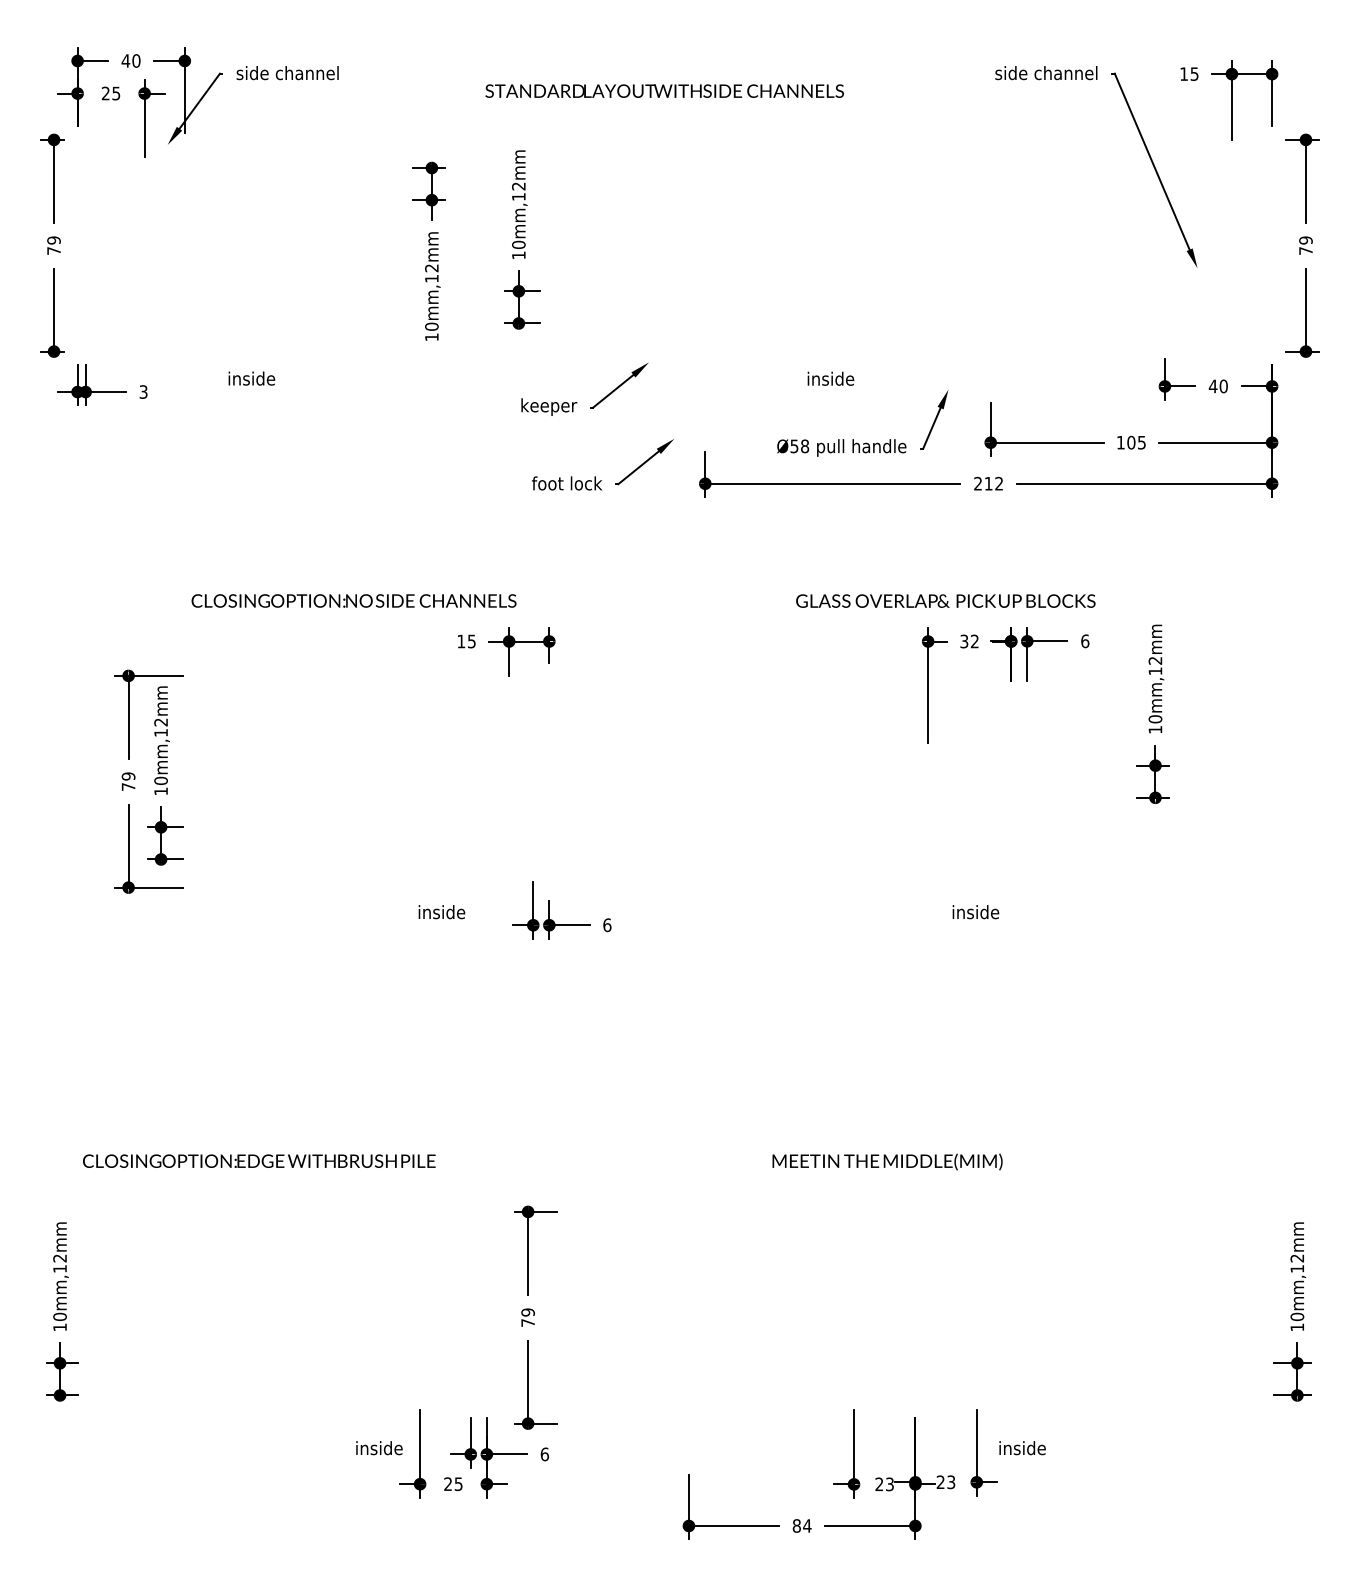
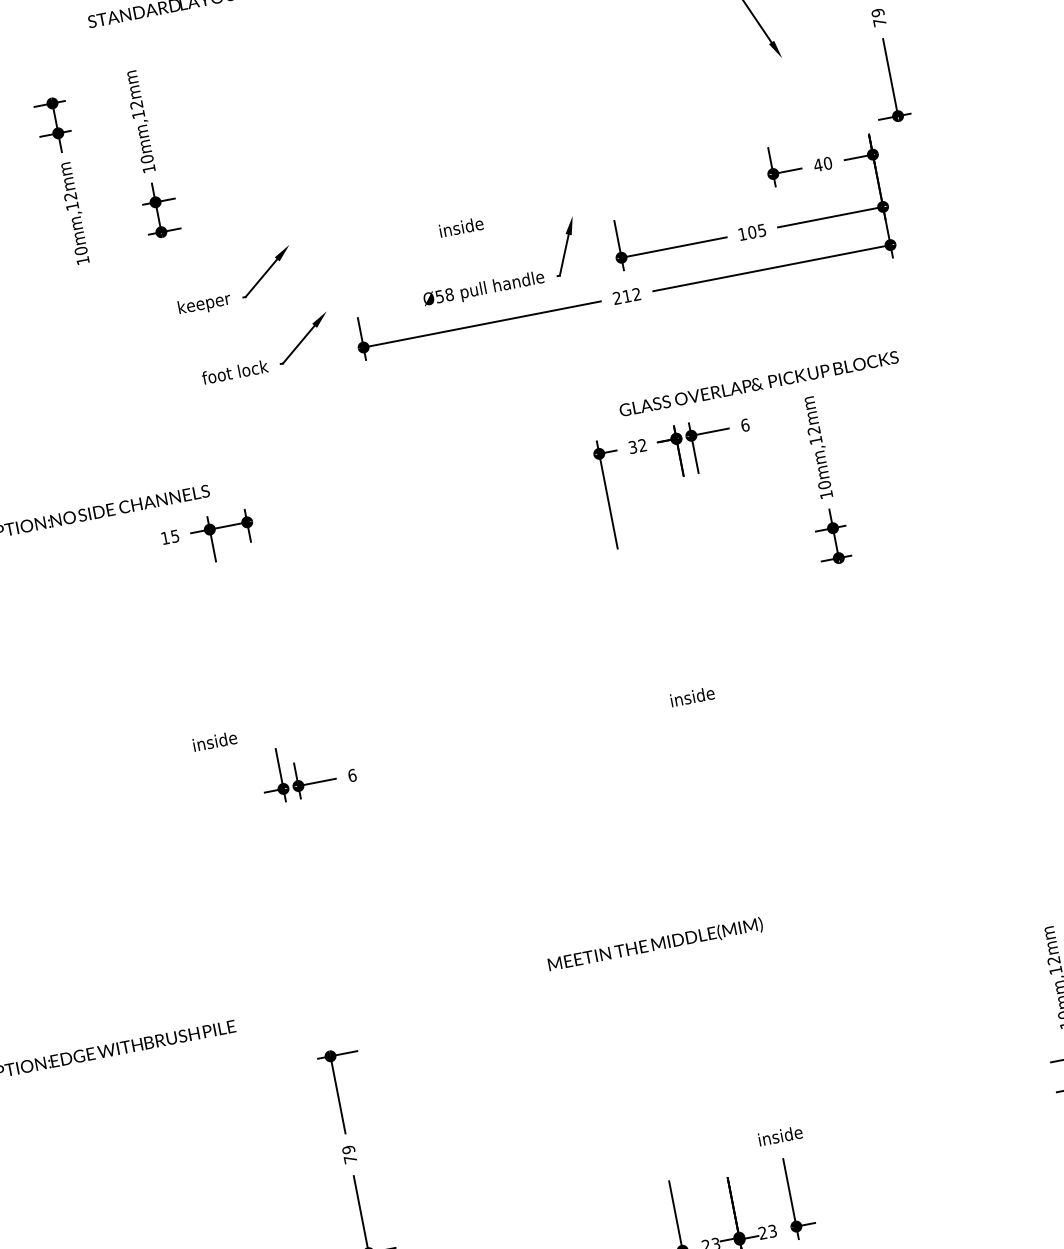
text: (945, 600) -> (758, 383), moved
text: (441, 912) -> (214, 741), moved
text: (1022, 1448) -> (780, 1136), moved

